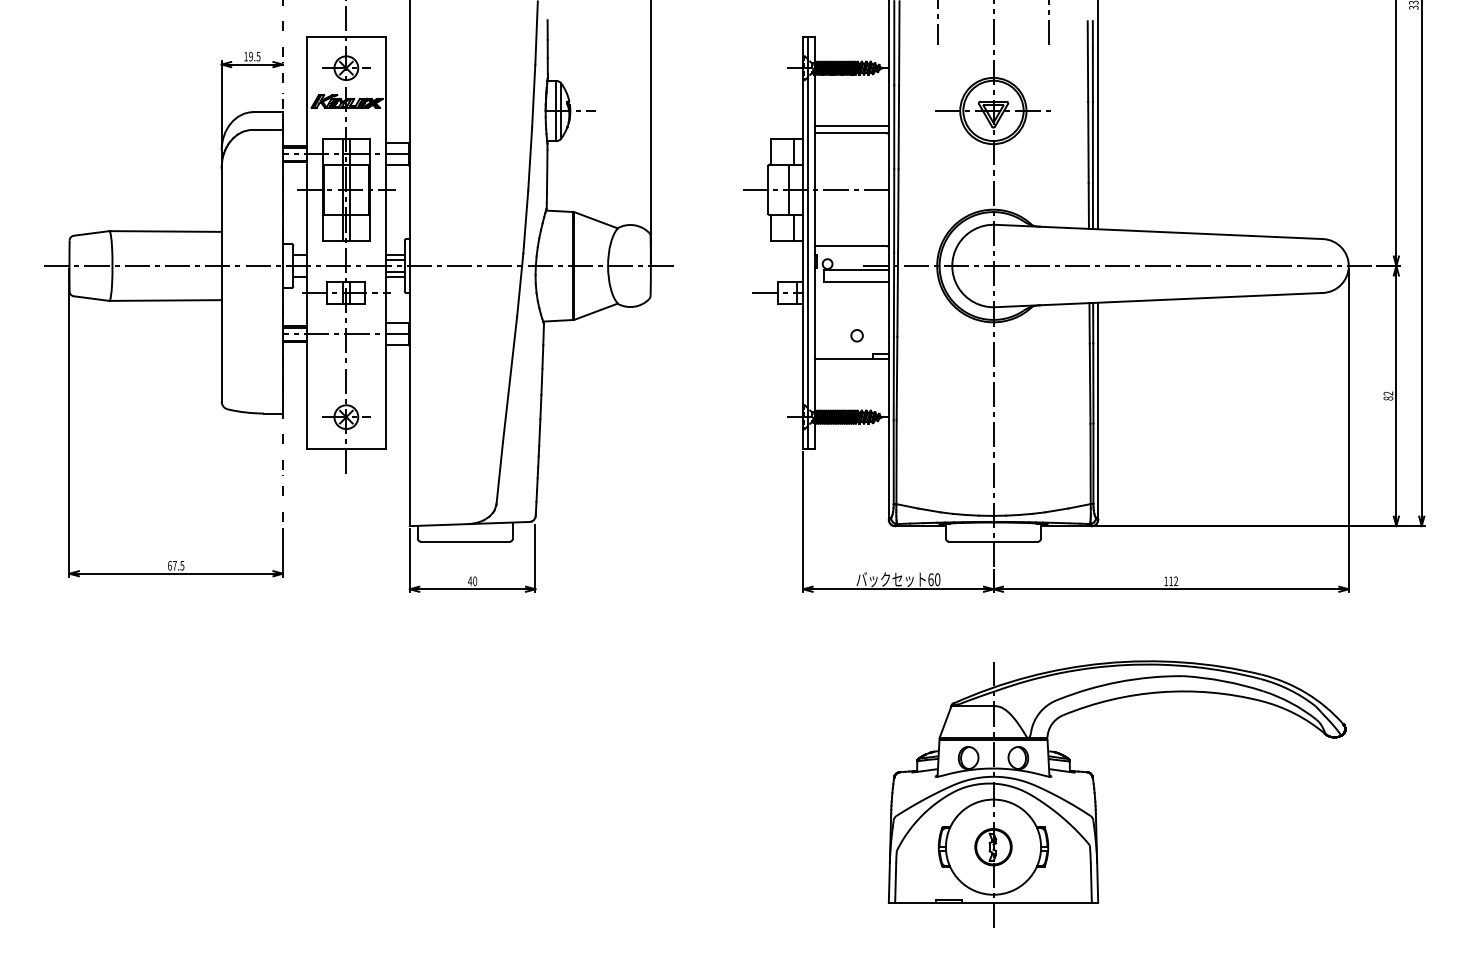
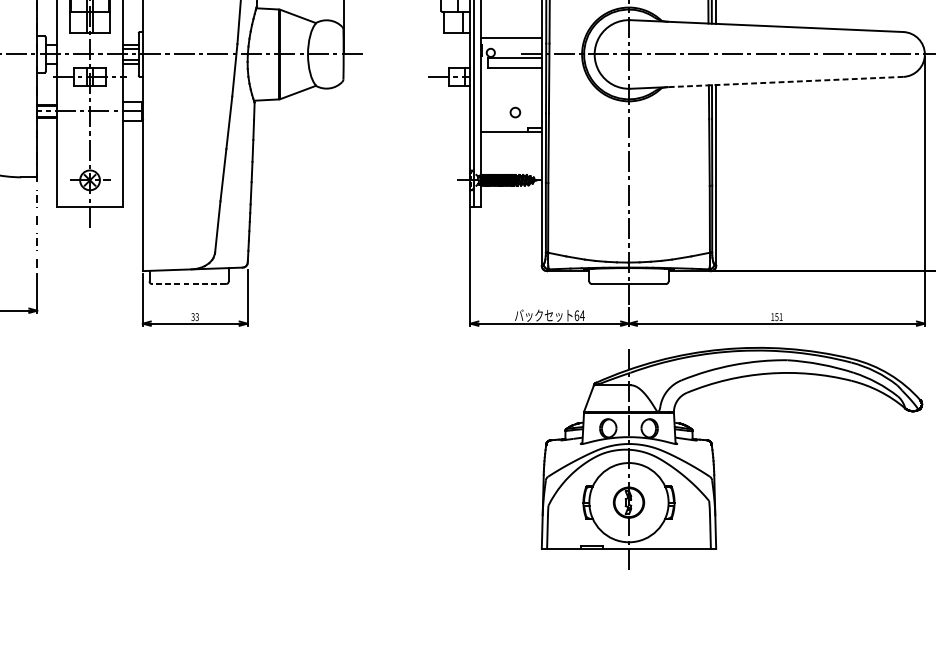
line: (1181, 299) -> (785, 82), solid -> dashed
line: (464, 541) -> (188, 283), solid -> dashed
text: (937, 579) -> (582, 315), 60 -> 64
text: (472, 581) -> (195, 317), 40 -> 33
text: (1173, 581) -> (778, 317), 112 -> 151
part: (1096, 799) -> (714, 462), moved

